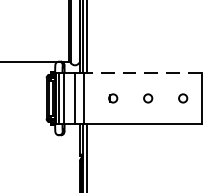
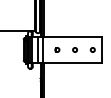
line: (143, 71) -> (72, 36), dashed -> solid

